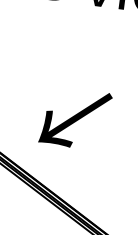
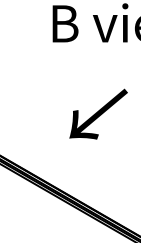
text: (75, 117) -> (98, 113), moved

